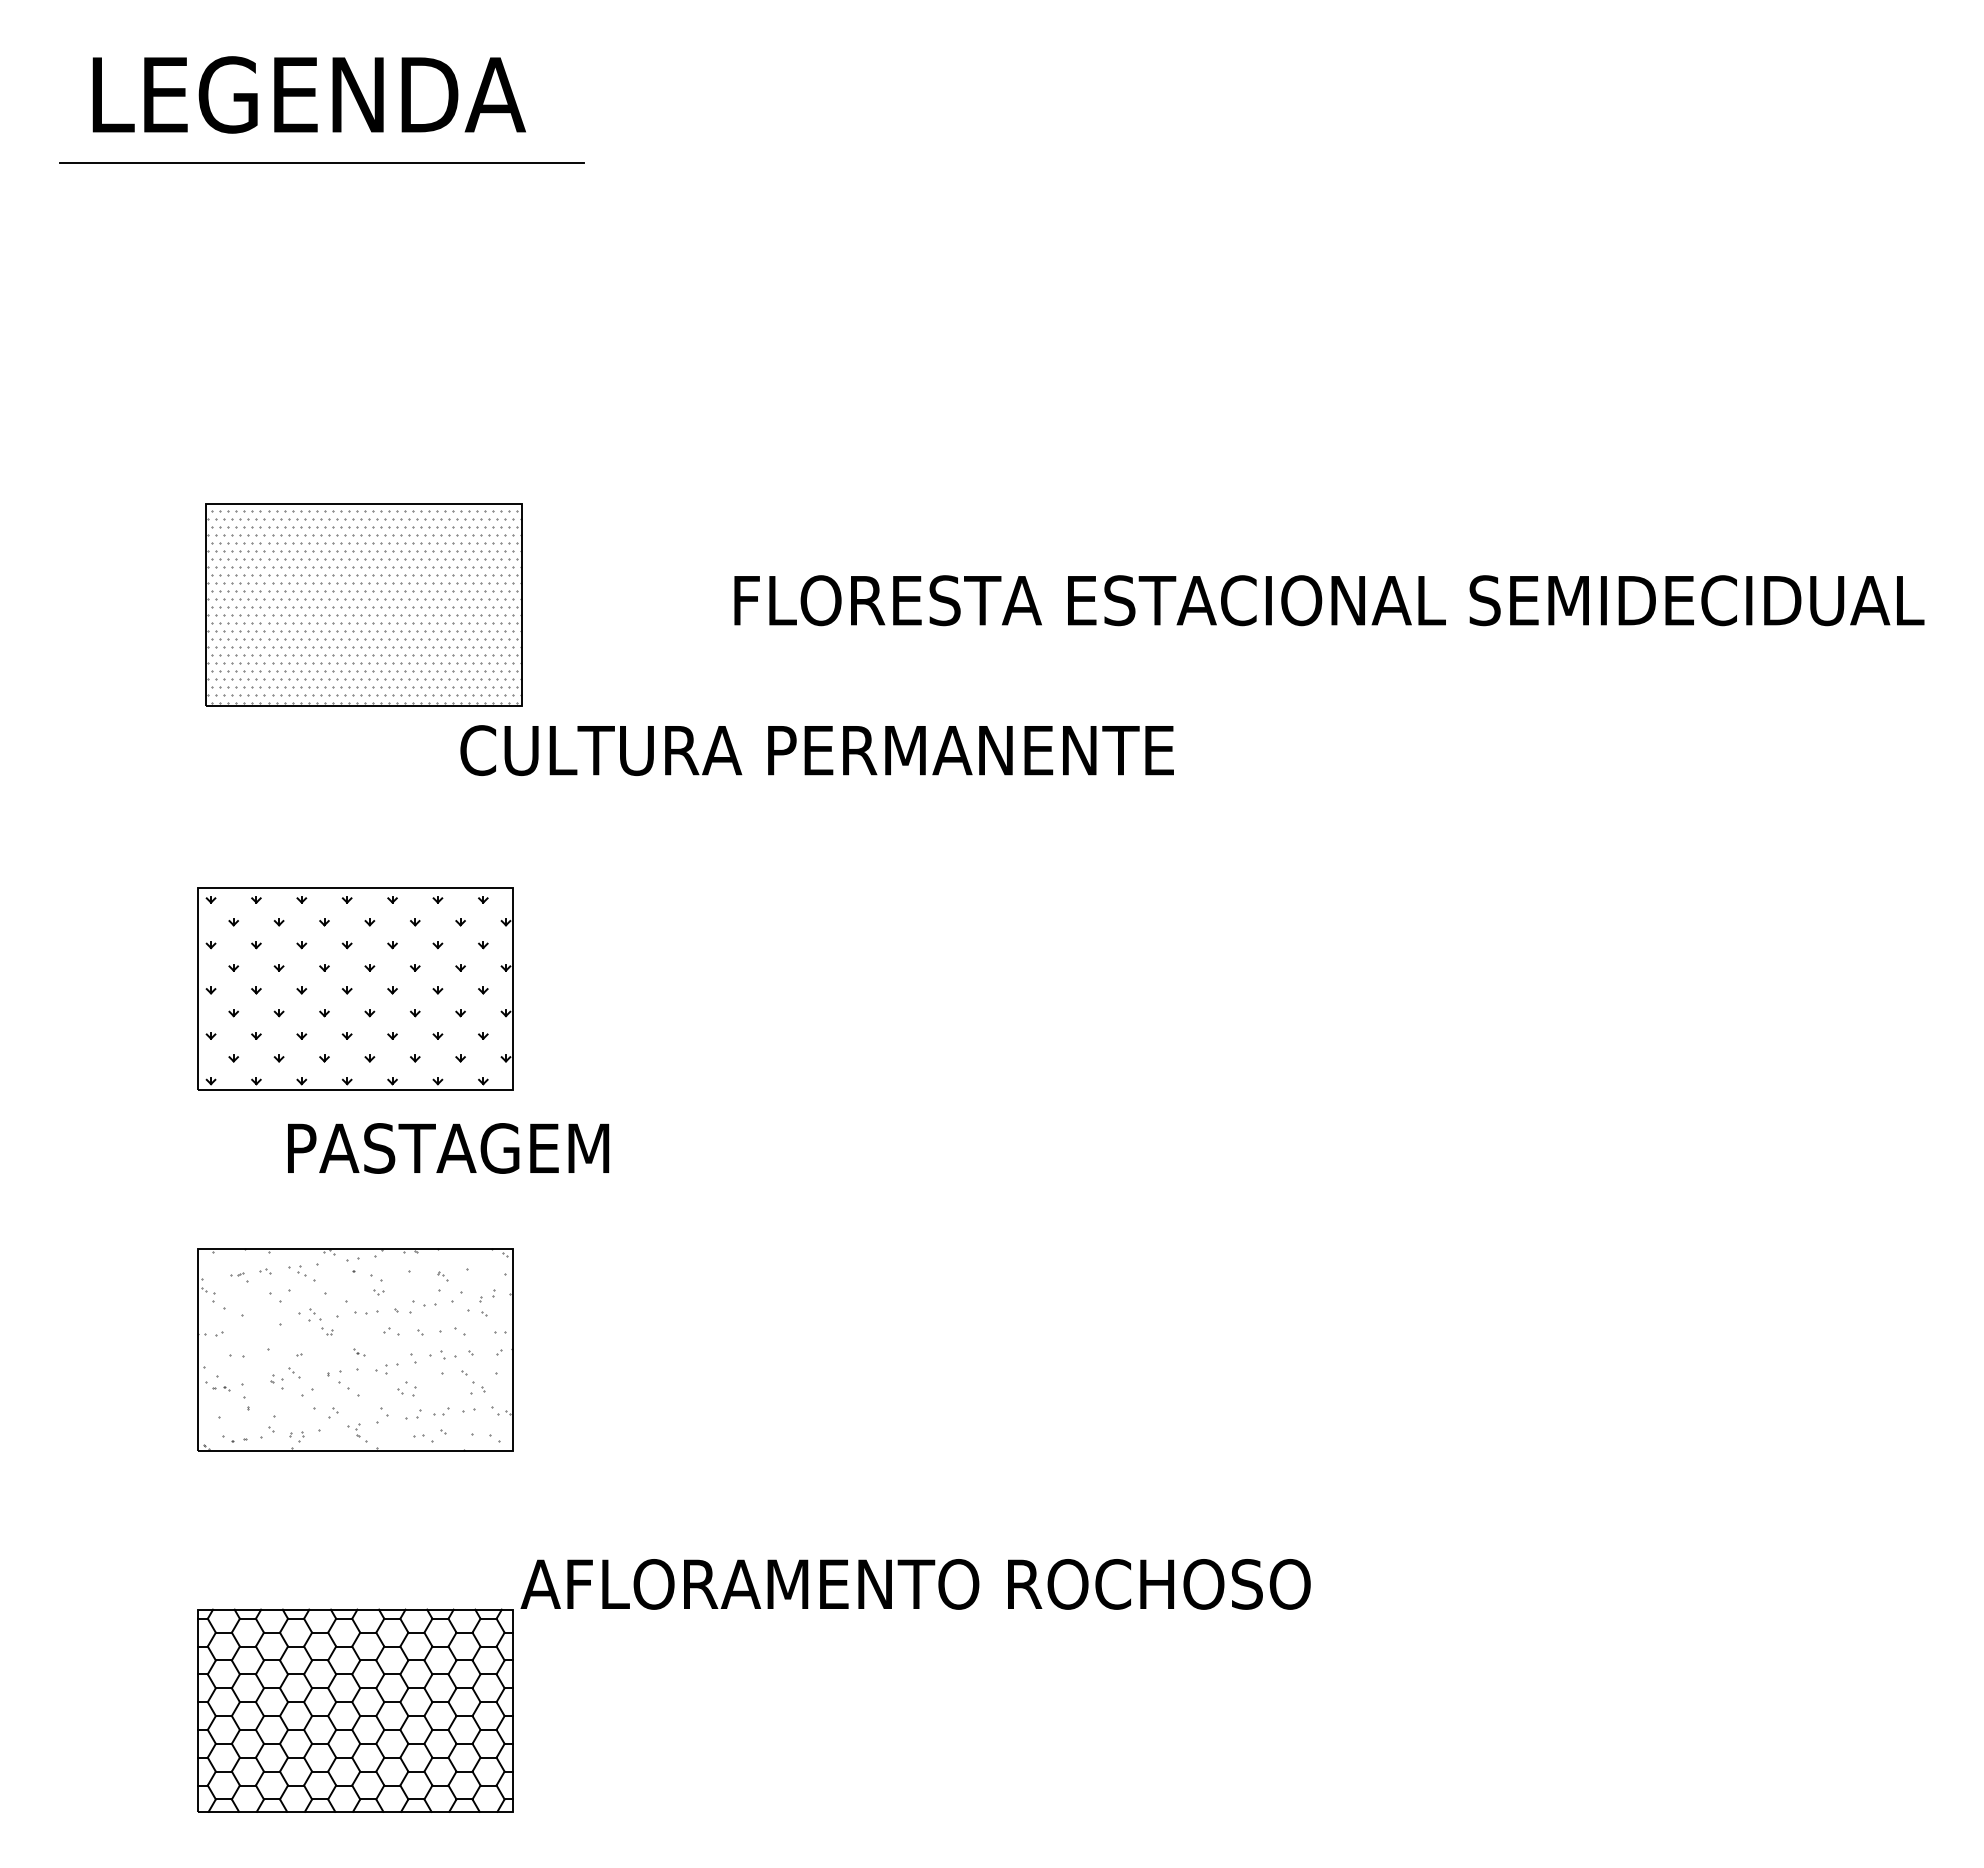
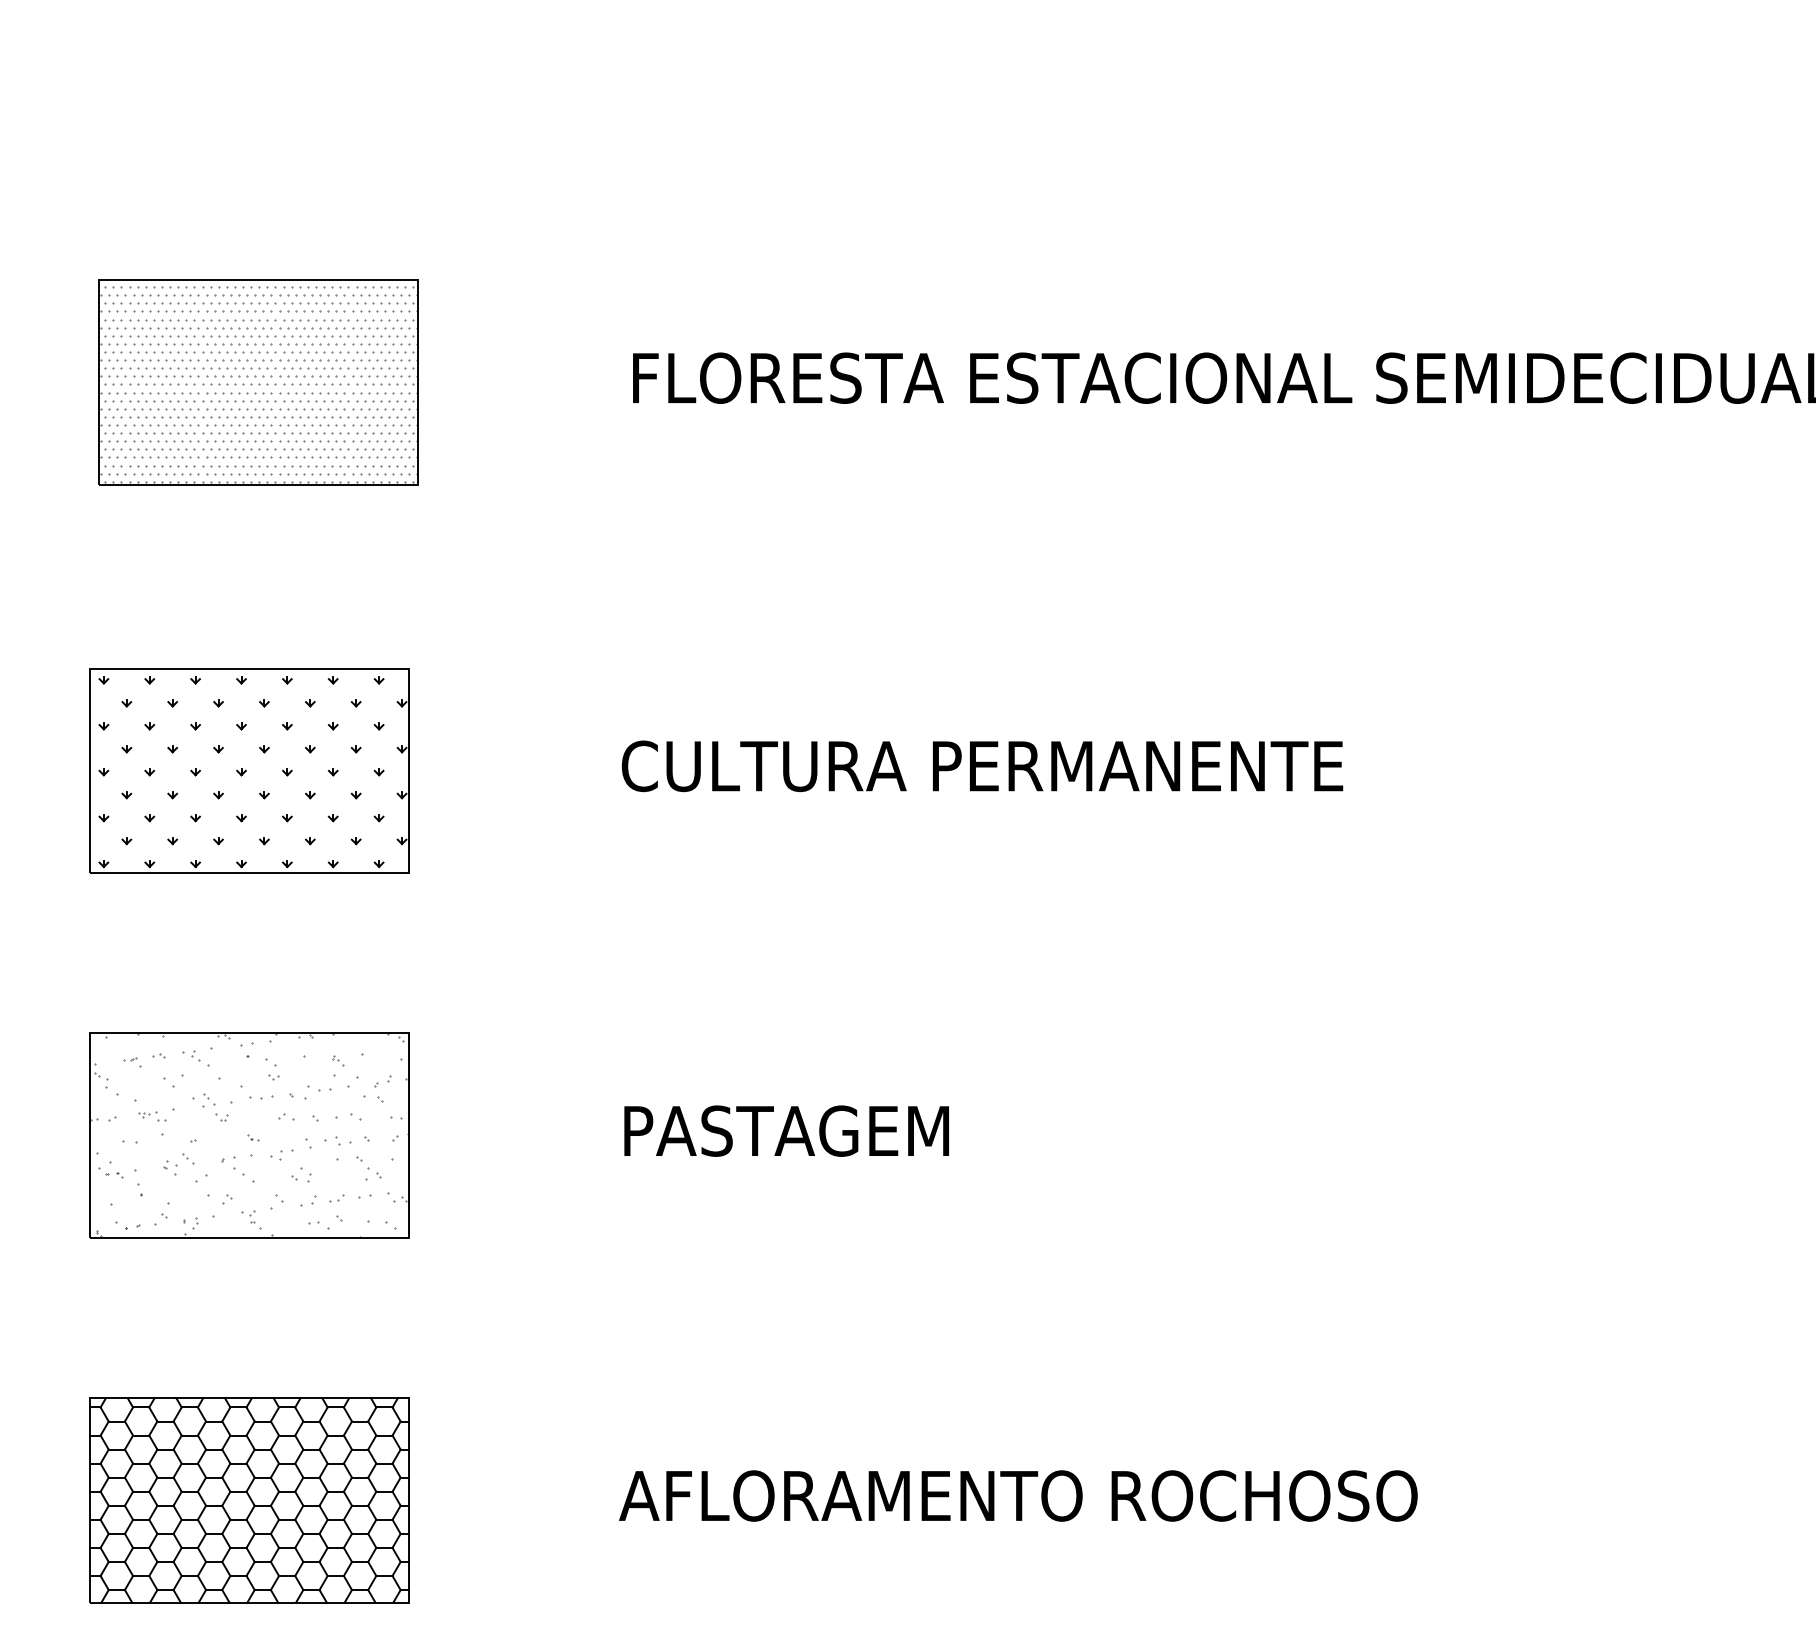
text: (816, 750) -> (981, 766), moved
text: (448, 1148) -> (786, 1131), moved
part: (259, 1330) -> (152, 1116), added
text: (915, 1584) -> (1018, 1496), moved

